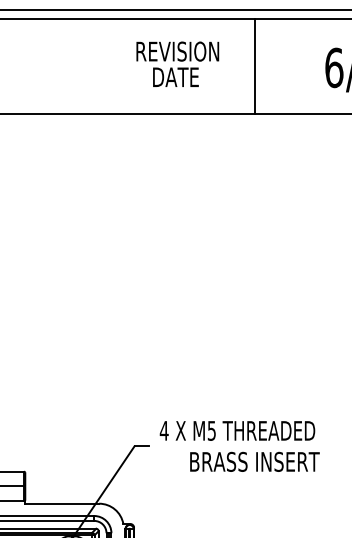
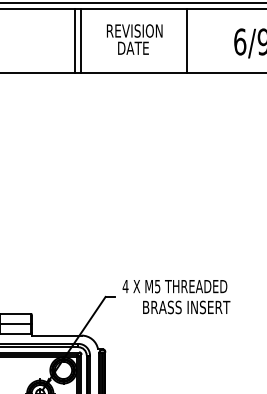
line: (88, 65) -> (74, 40), added
line: (98, 65) -> (81, 40), added

